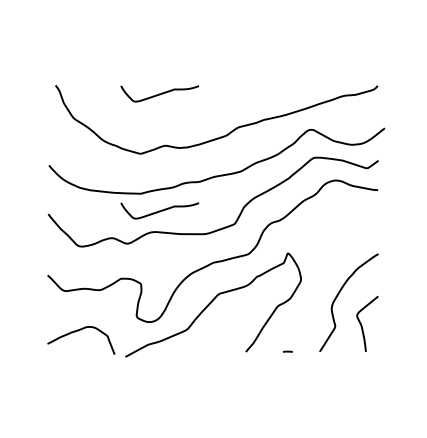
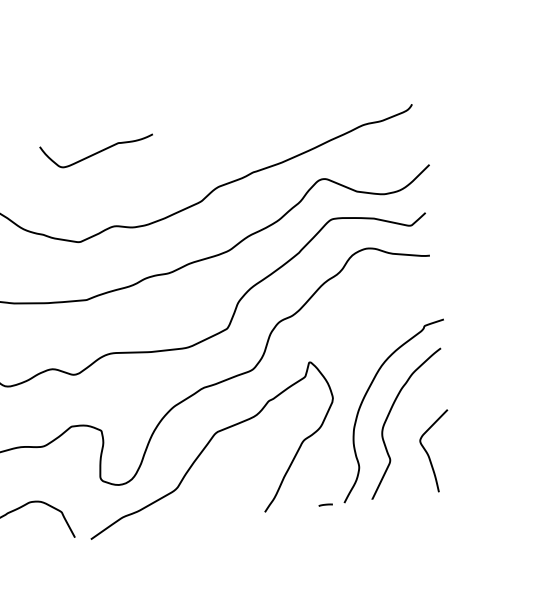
curve: (159, 210) -> (116, 321), removed
curve: (324, 280) -> (367, 395), added

